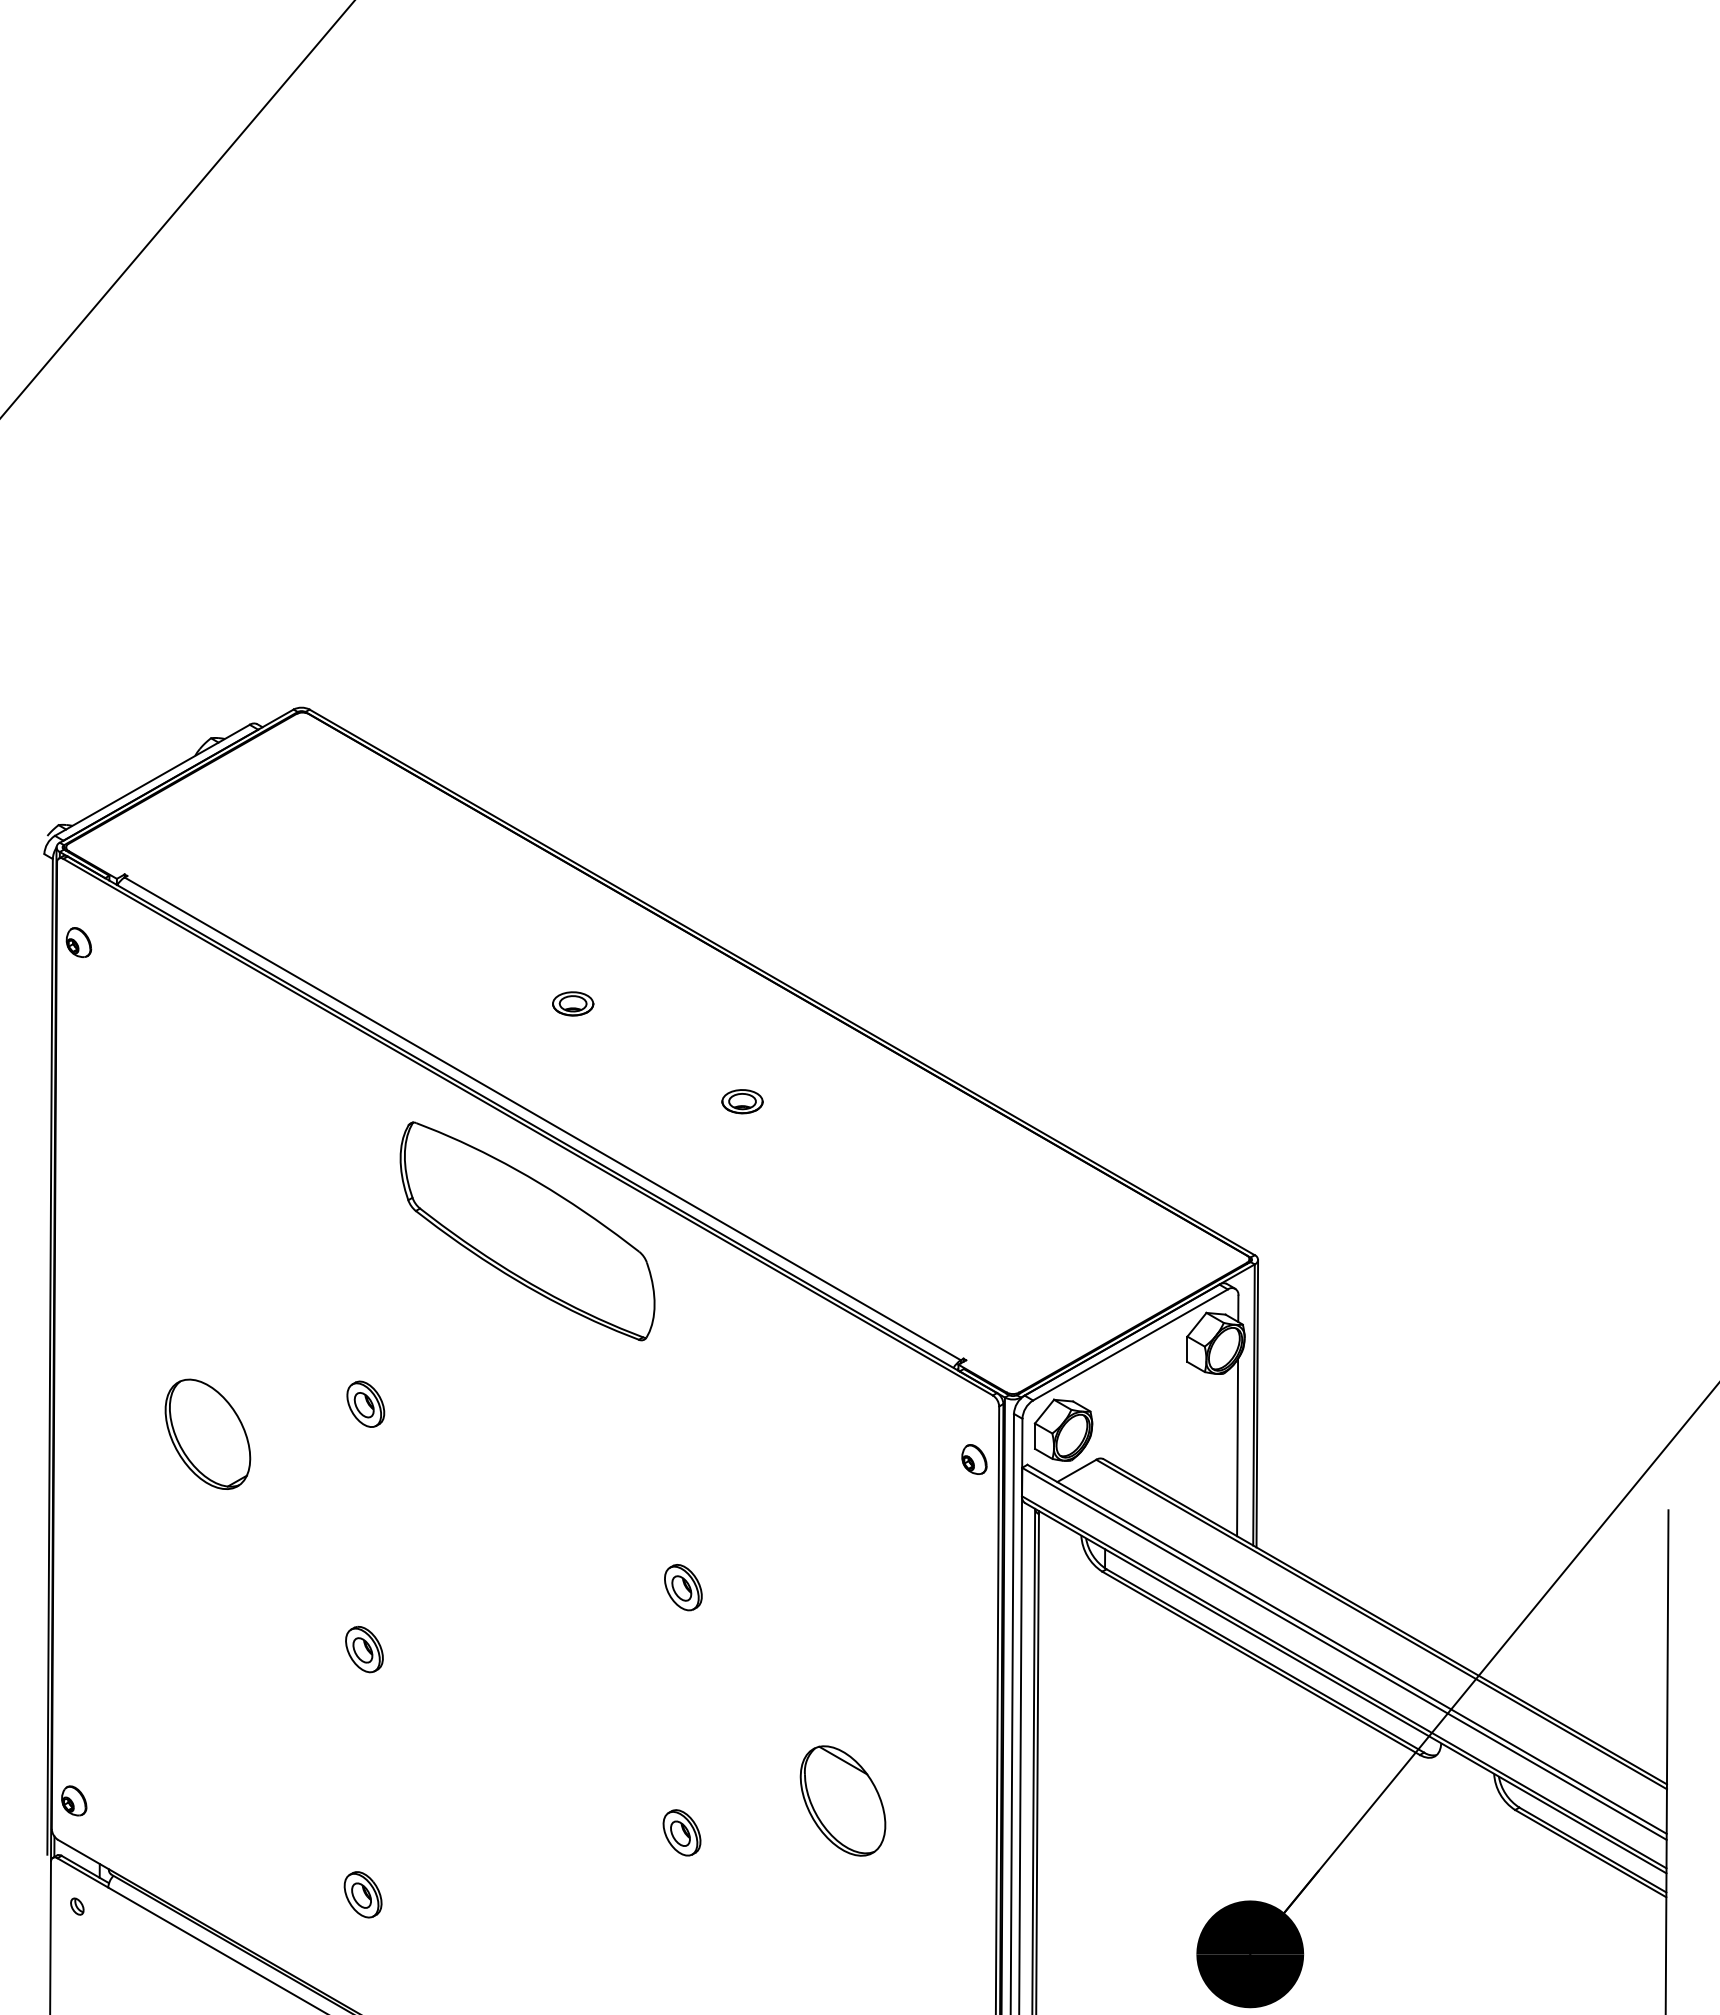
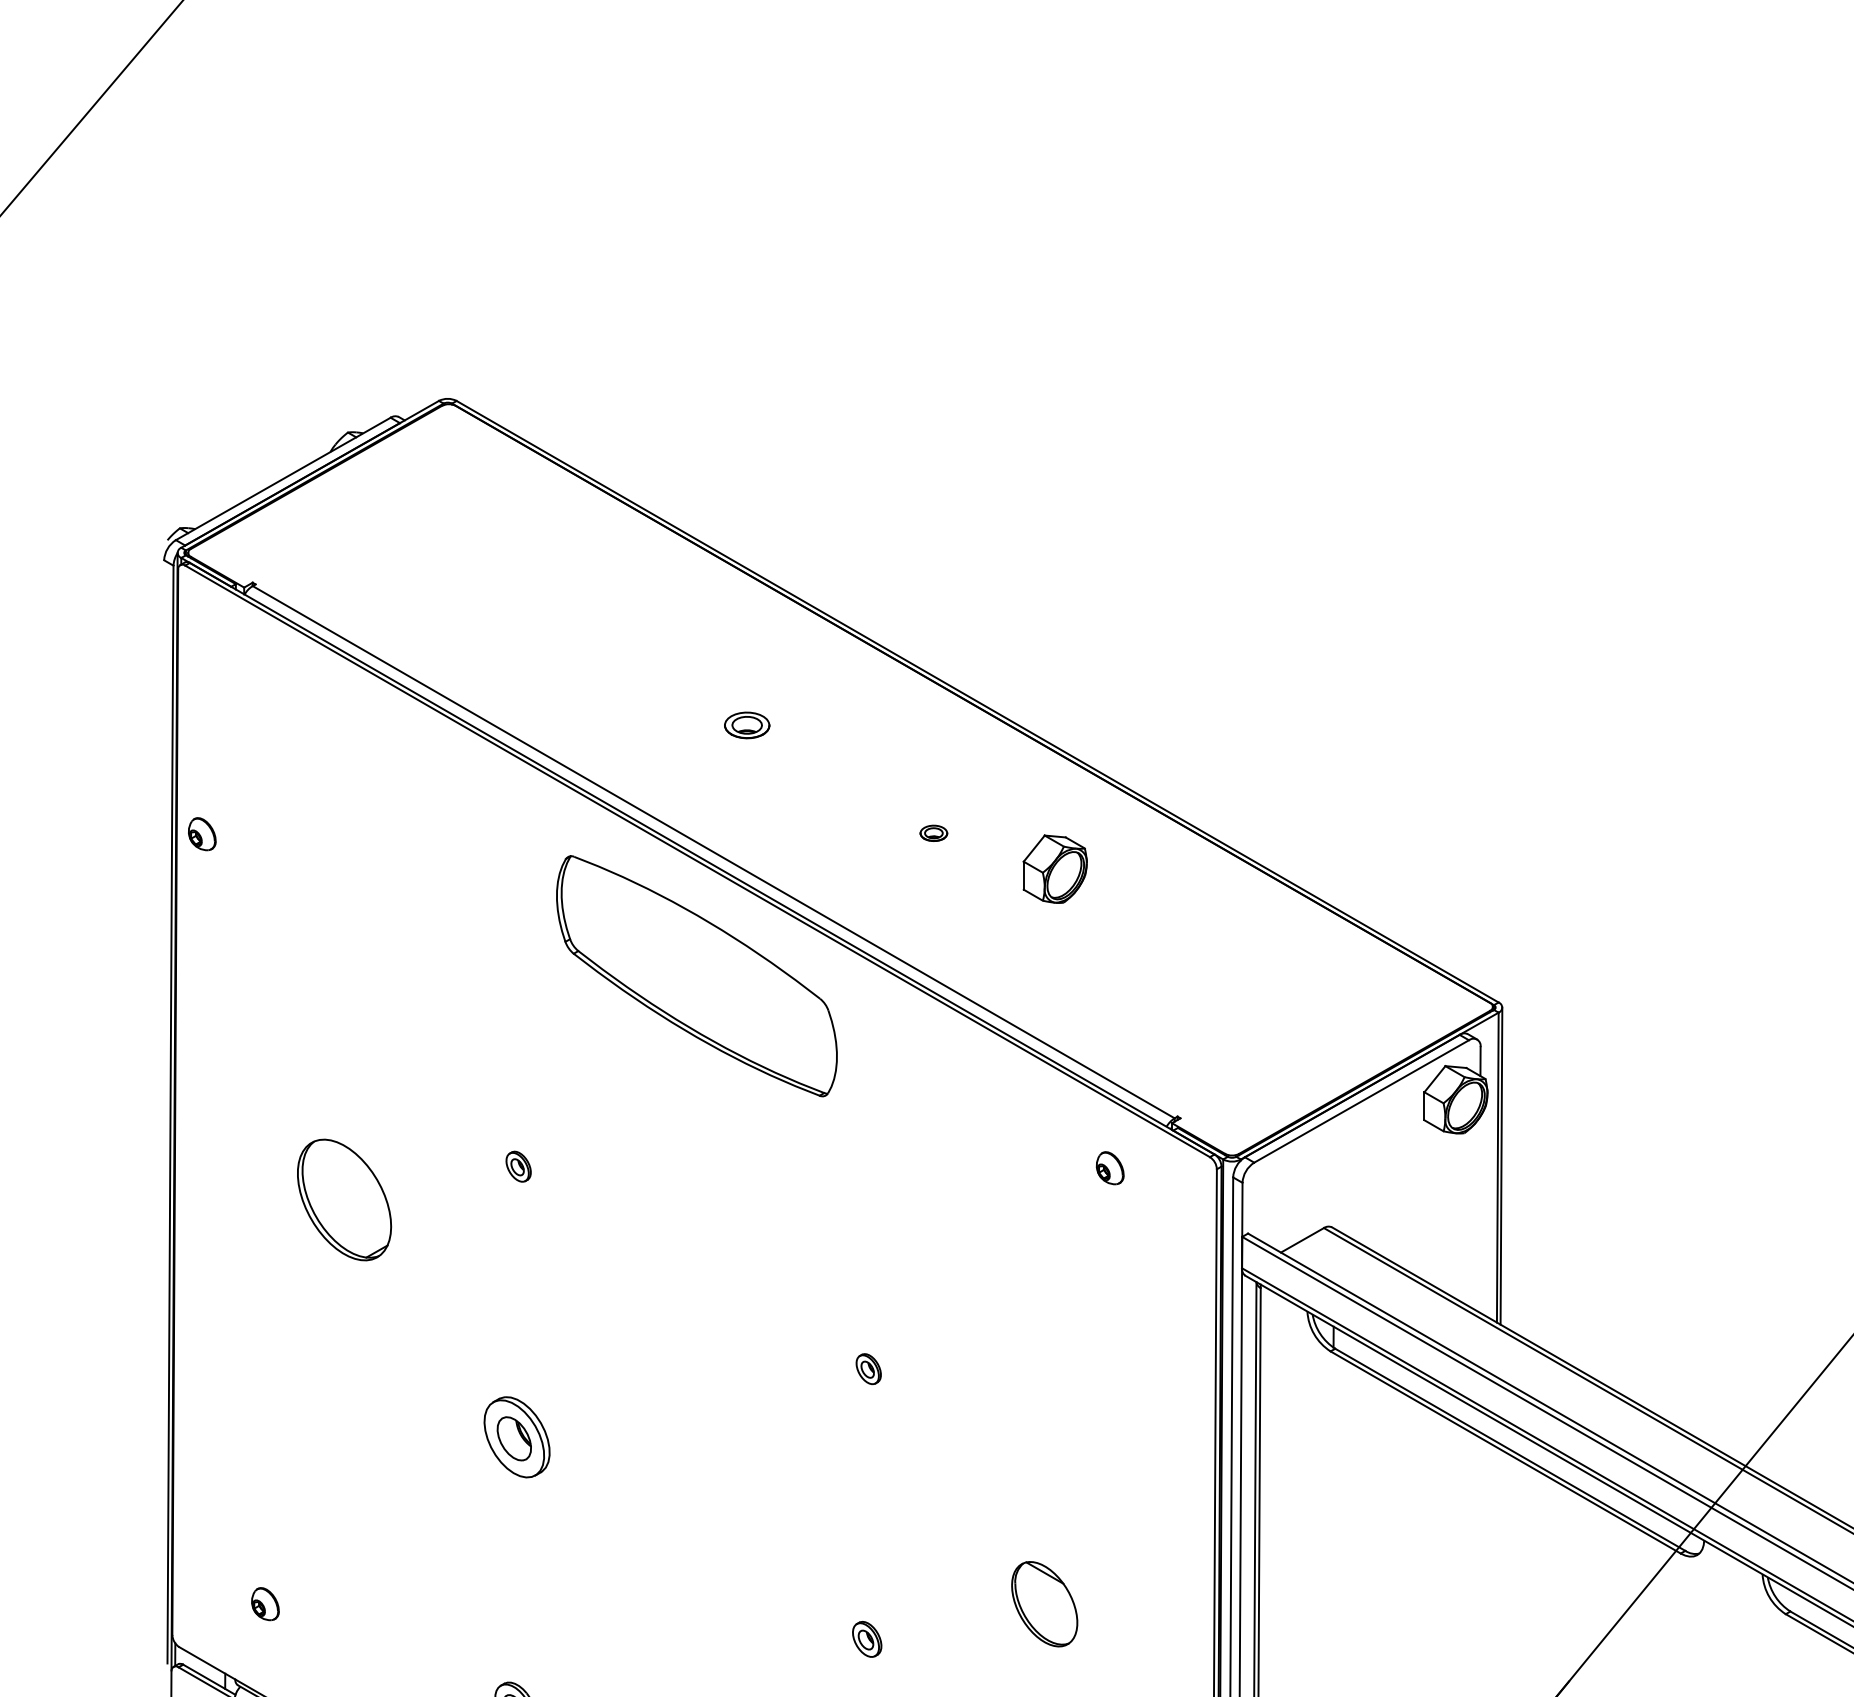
part: (78, 942) -> (201, 834), moved
part: (742, 1101) -> (933, 833), size x0.6
part: (365, 1403) -> (518, 1165), size x0.6
part: (1063, 1429) -> (1055, 868), moved
line: (1237, 1447) -> (1479, 1214), removed
part: (974, 1459) -> (1110, 1168), moved
part: (683, 1587) -> (868, 1368), size x0.6
part: (364, 1649) -> (517, 1437), size x1.6
part: (74, 1800) -> (265, 1603), moved
part: (842, 1800) -> (1044, 1603), size x0.7
part: (681, 1832) -> (866, 1638), size x0.7

